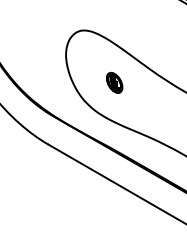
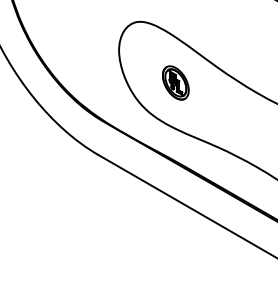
part: (114, 82) -> (175, 82), size x1.43

